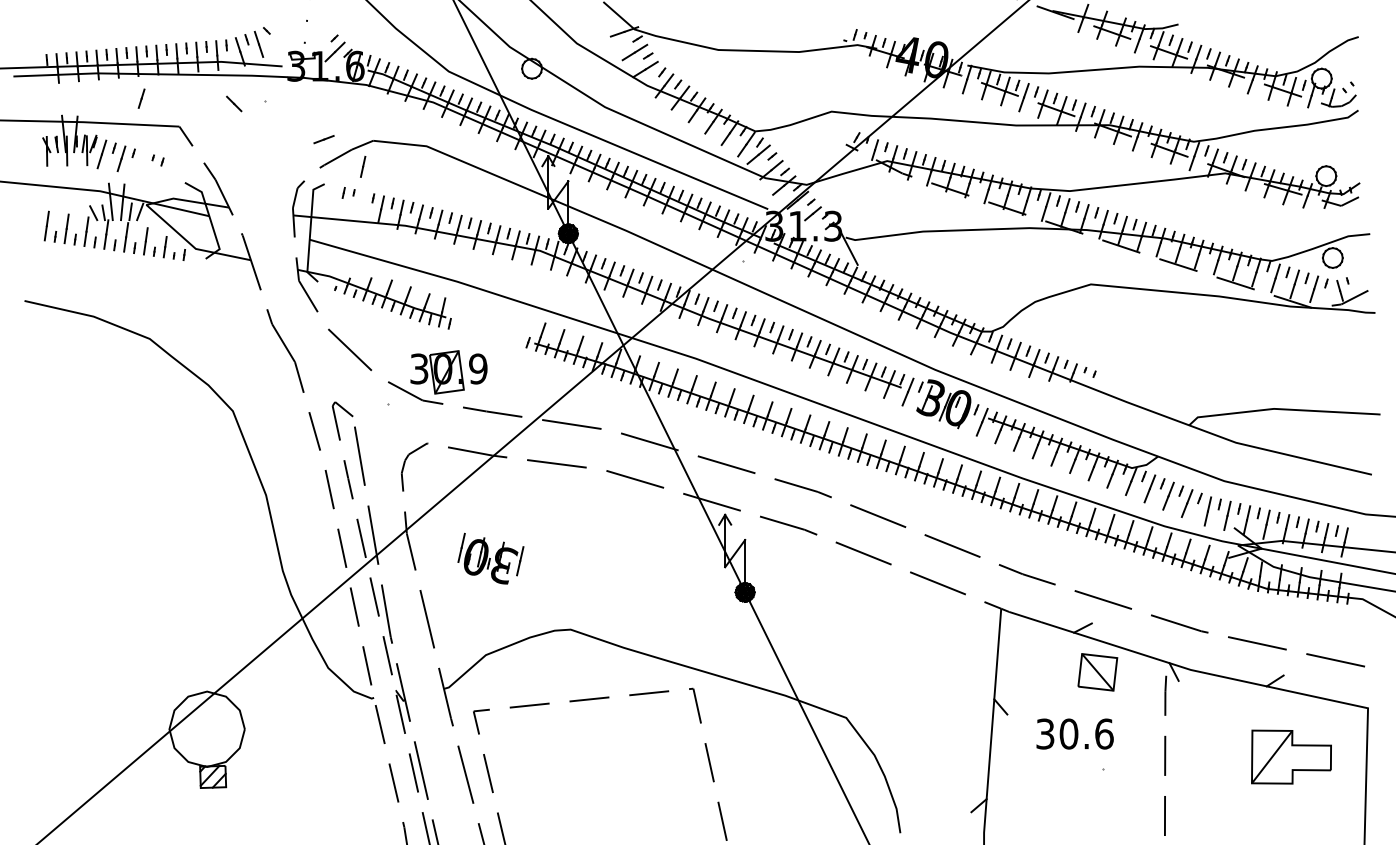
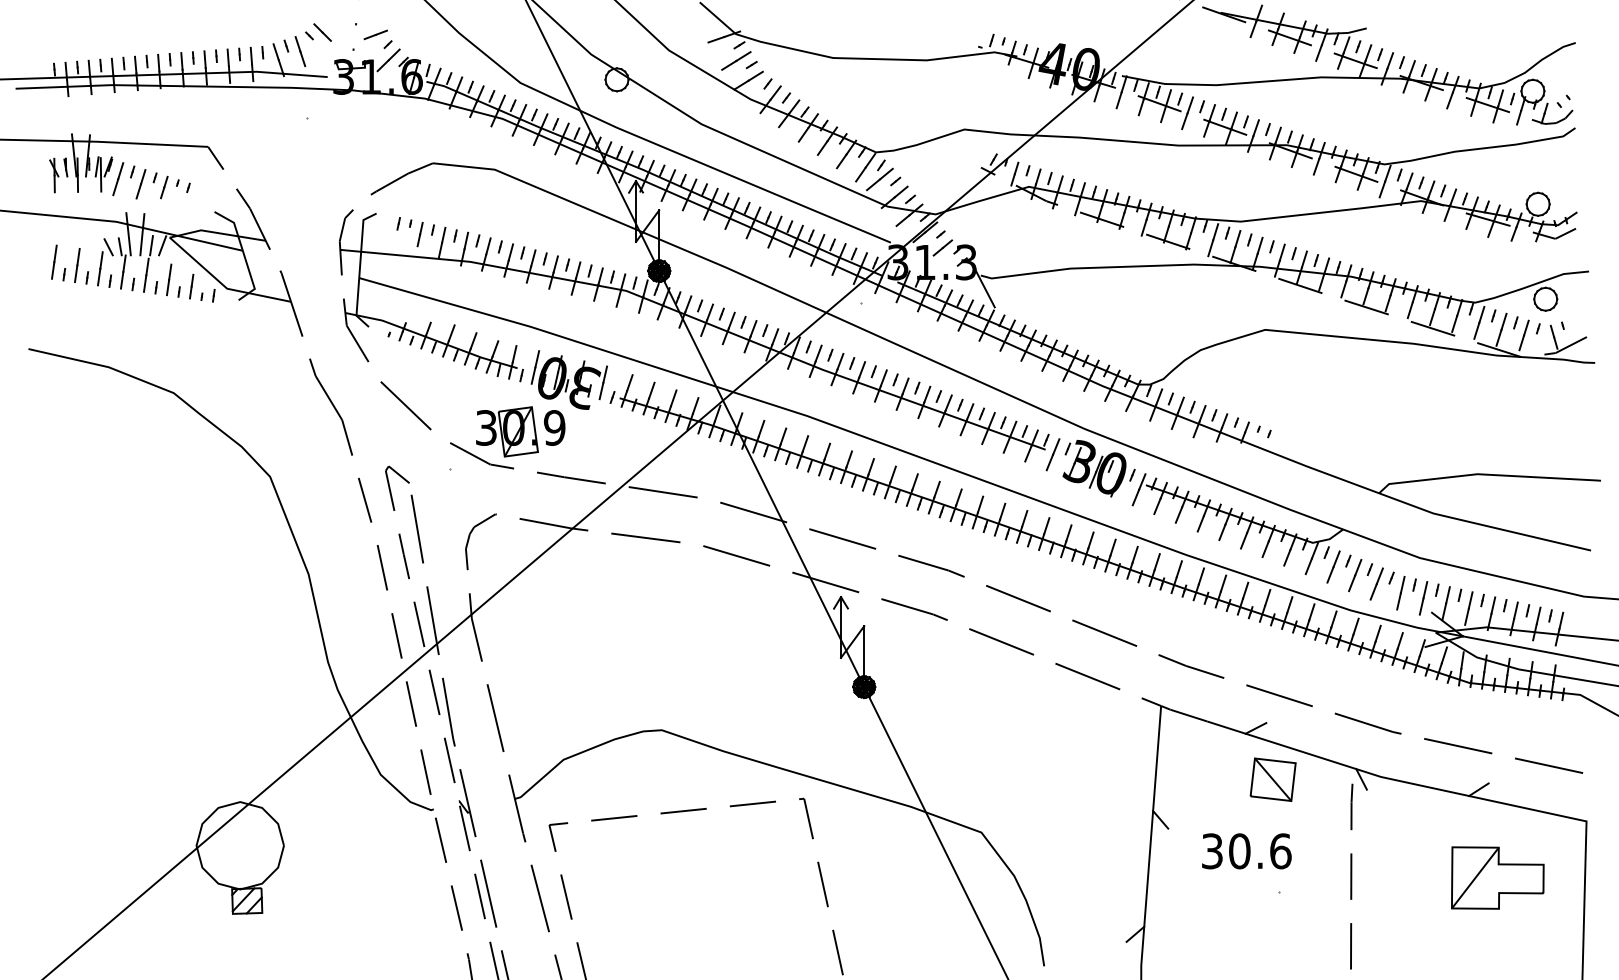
line: (141, 98) -> (164, 187), moved
line: (234, 103) -> (322, 32), moved
line: (323, 139) -> (375, 34), moved
line: (362, 166) -> (419, 234), moved
part: (490, 558) -> (568, 379), moved

